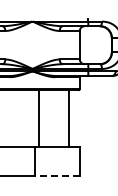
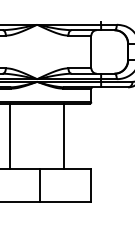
line: (38, 118) -> (9, 136), moved
line: (69, 118) -> (64, 136), moved
line: (57, 175) -> (65, 201), dashed -> solid

